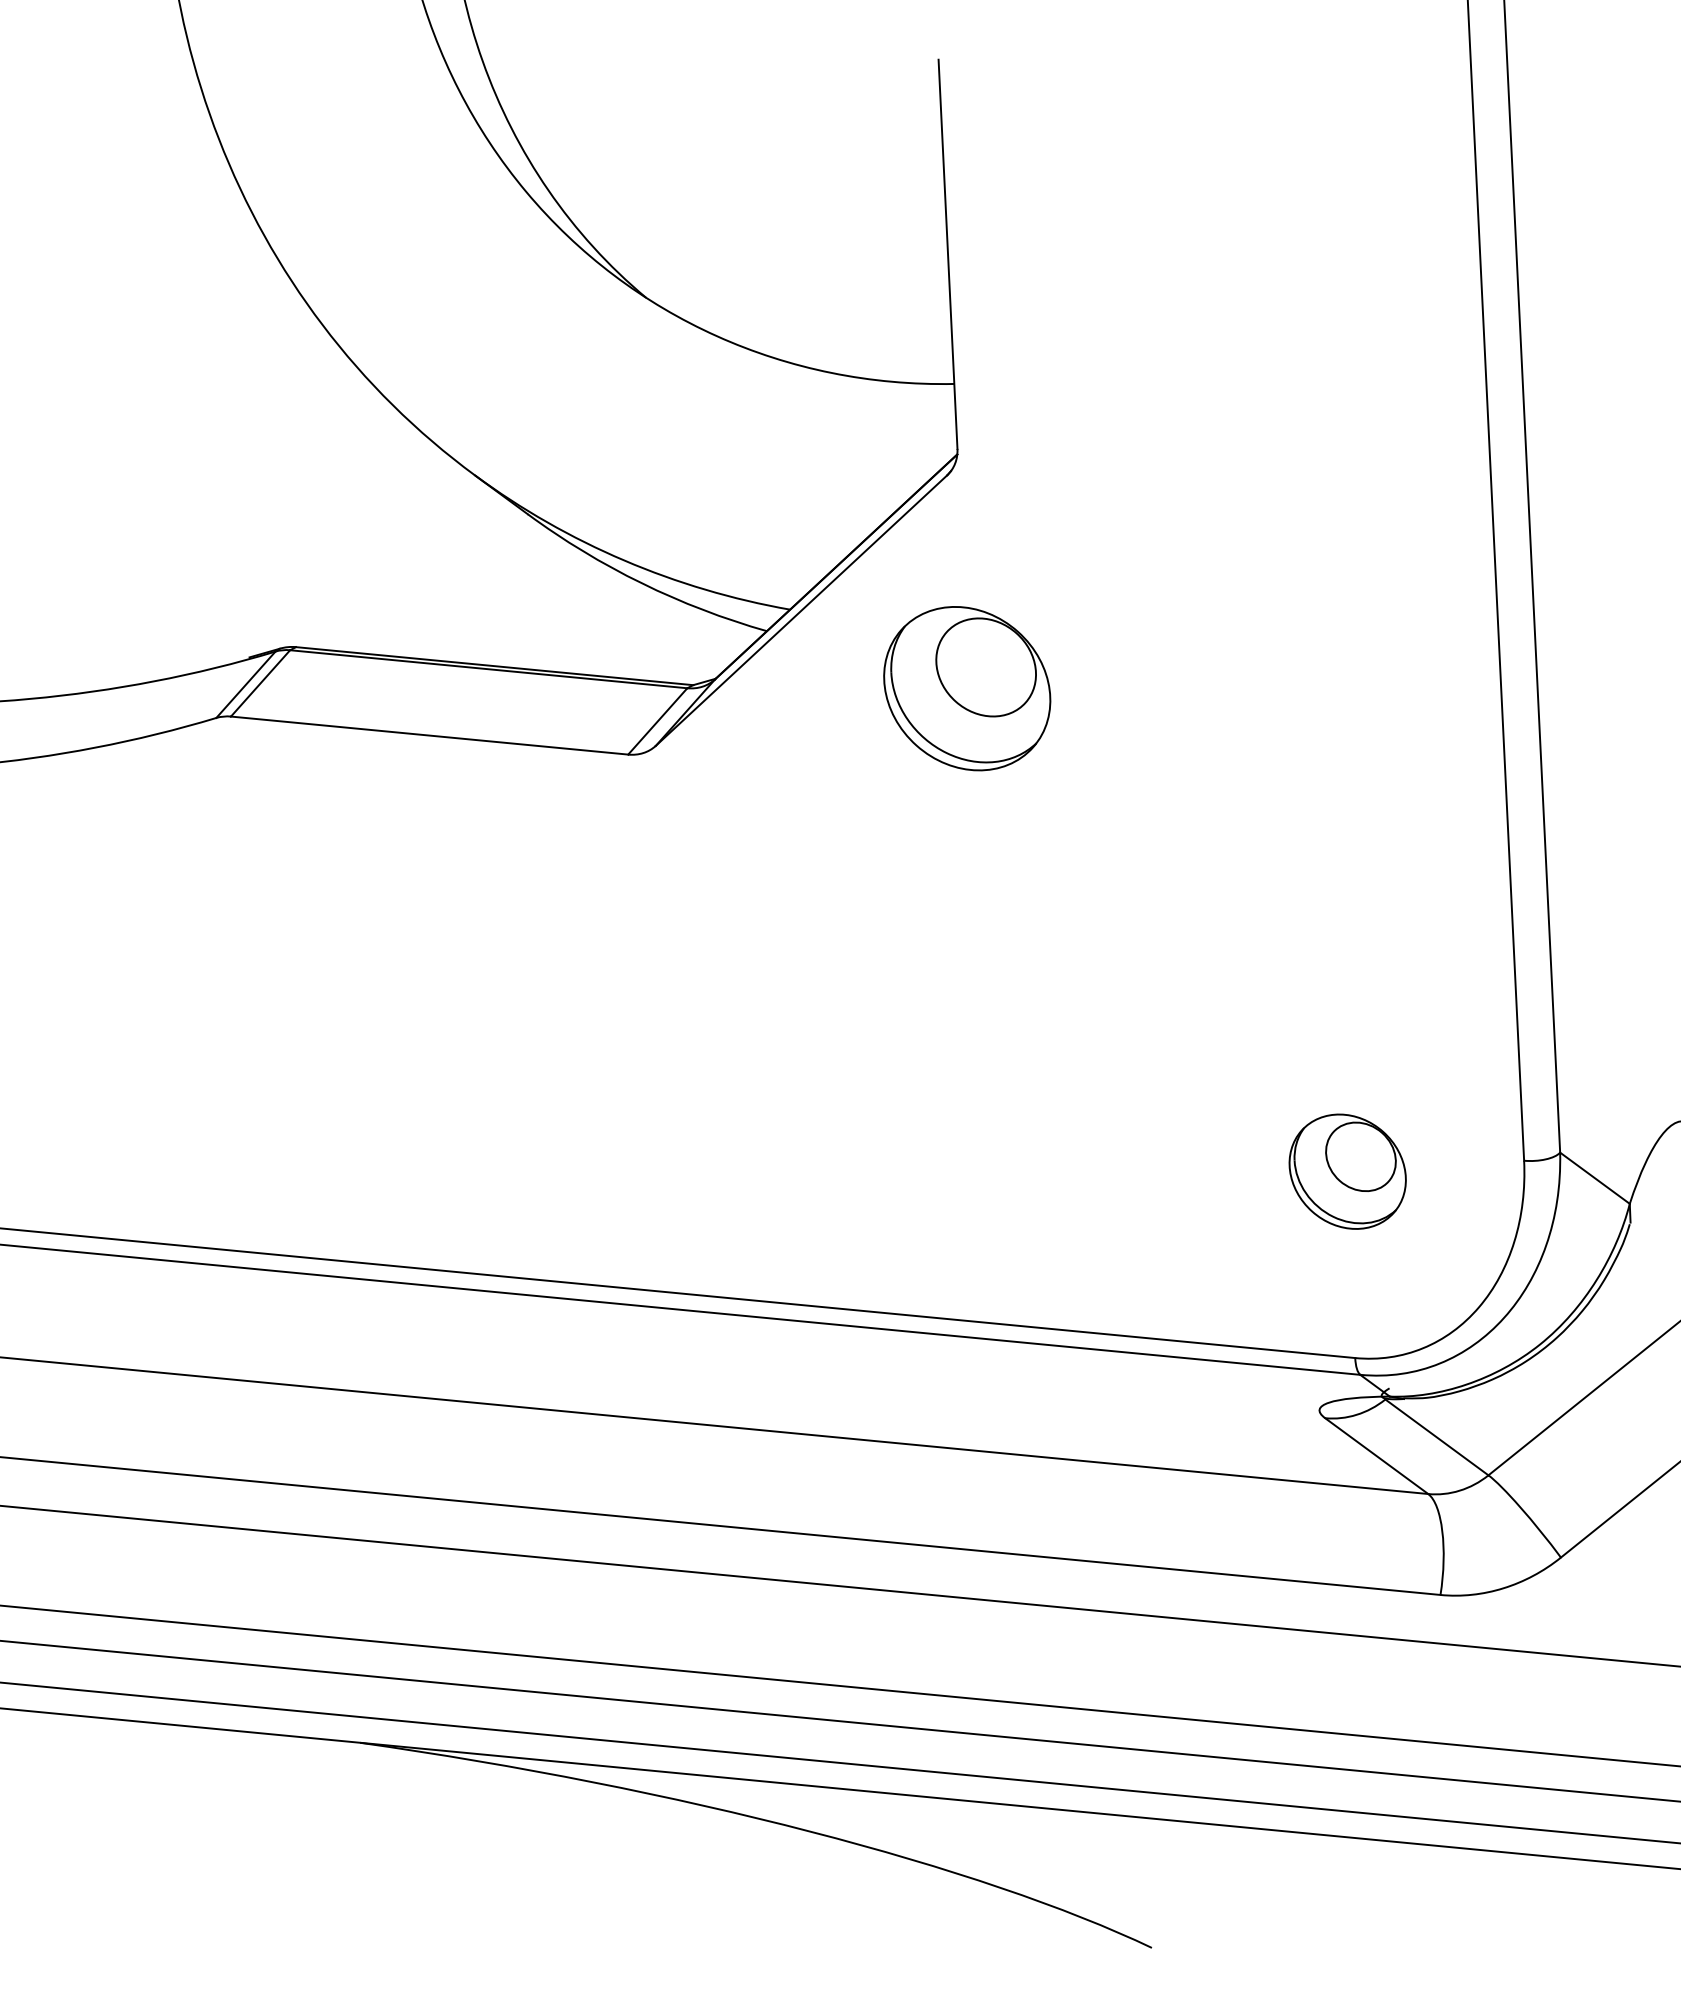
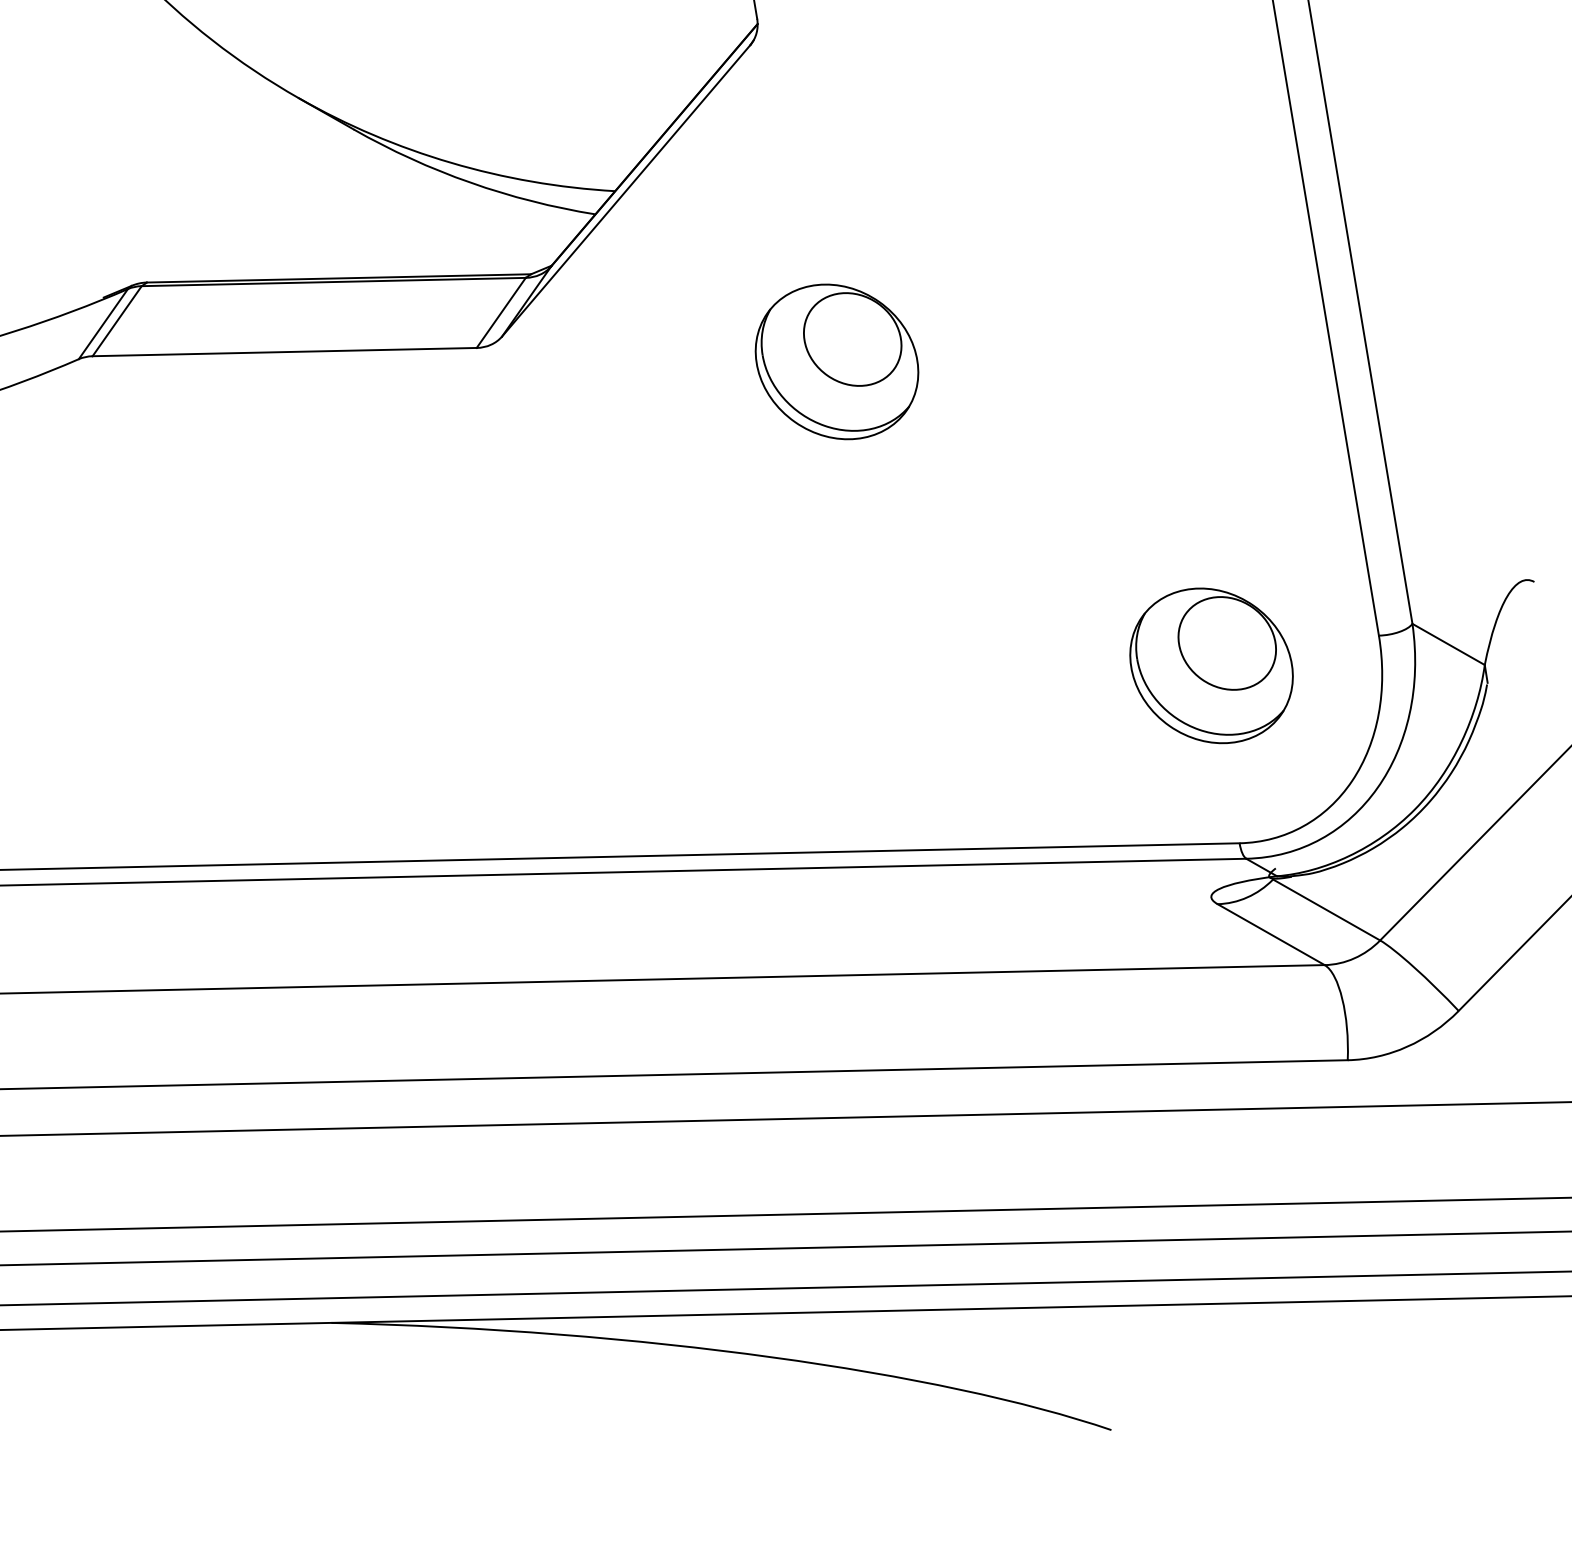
part: (967, 688) -> (837, 361), moved
part: (1347, 1171) -> (1211, 665), size x1.43

